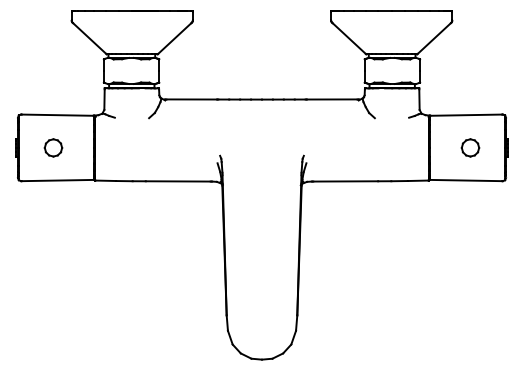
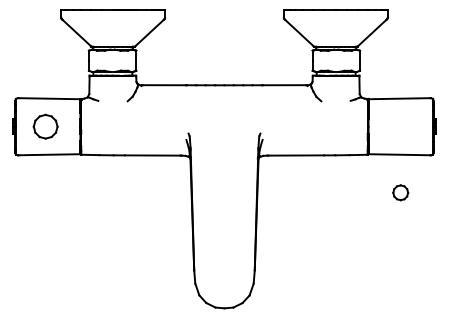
part: (53, 147) -> (45, 126), size x1.6
part: (470, 147) -> (400, 192), moved

